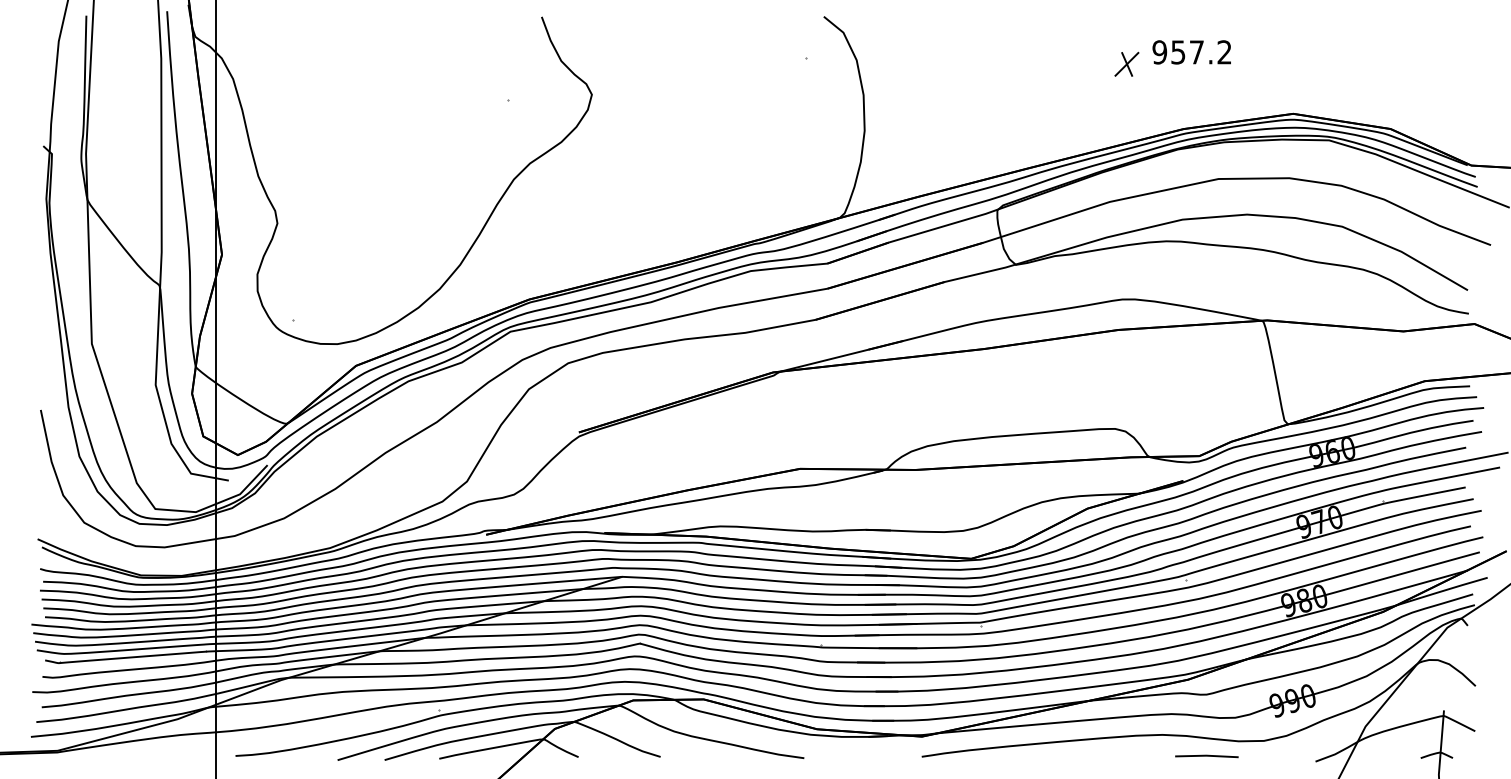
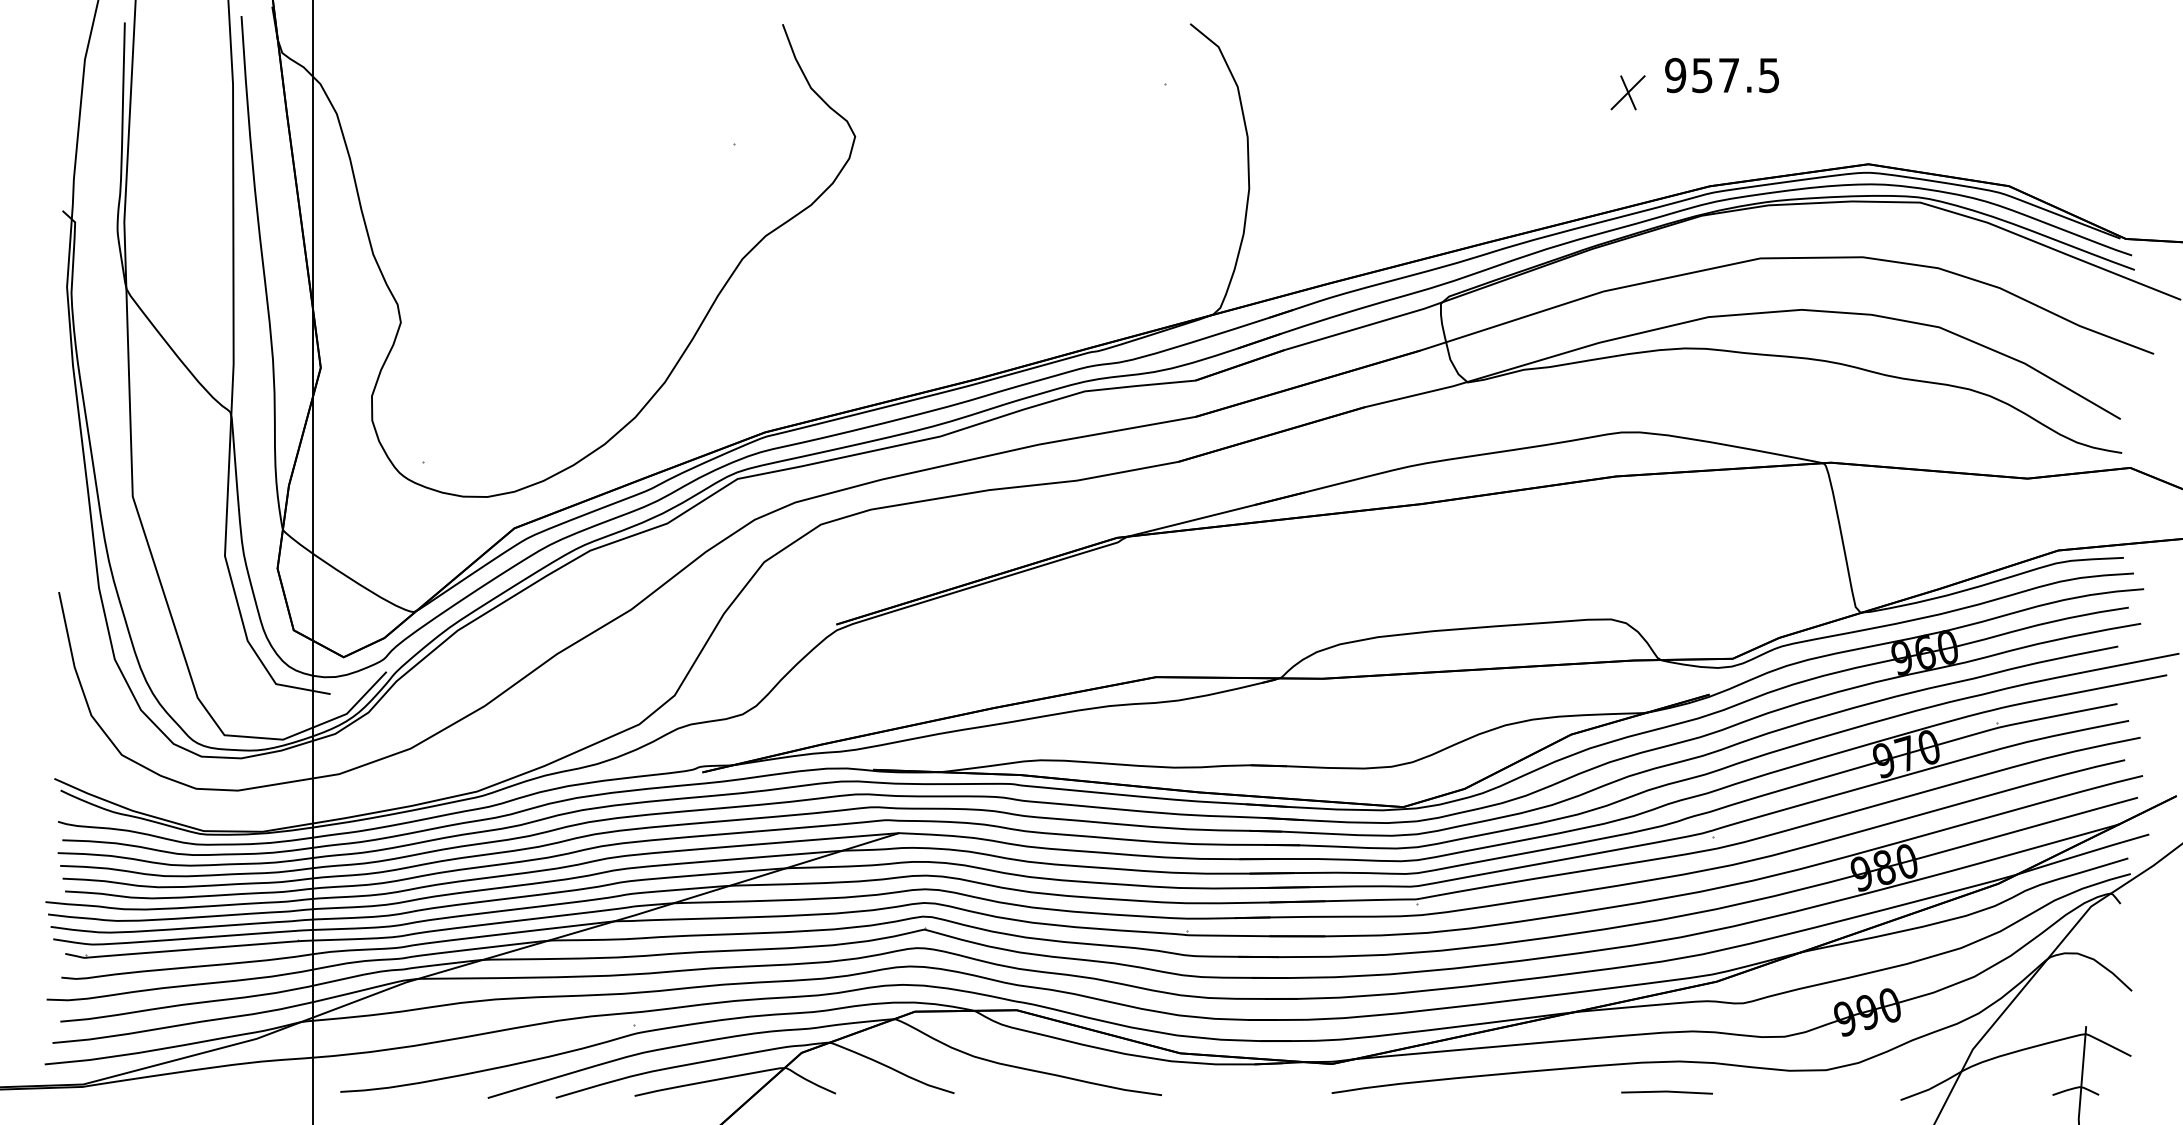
text: (1224, 52) -> (1769, 75), 957.2 -> 957.5
line: (1206, 756) -> (1666, 1092), moved

